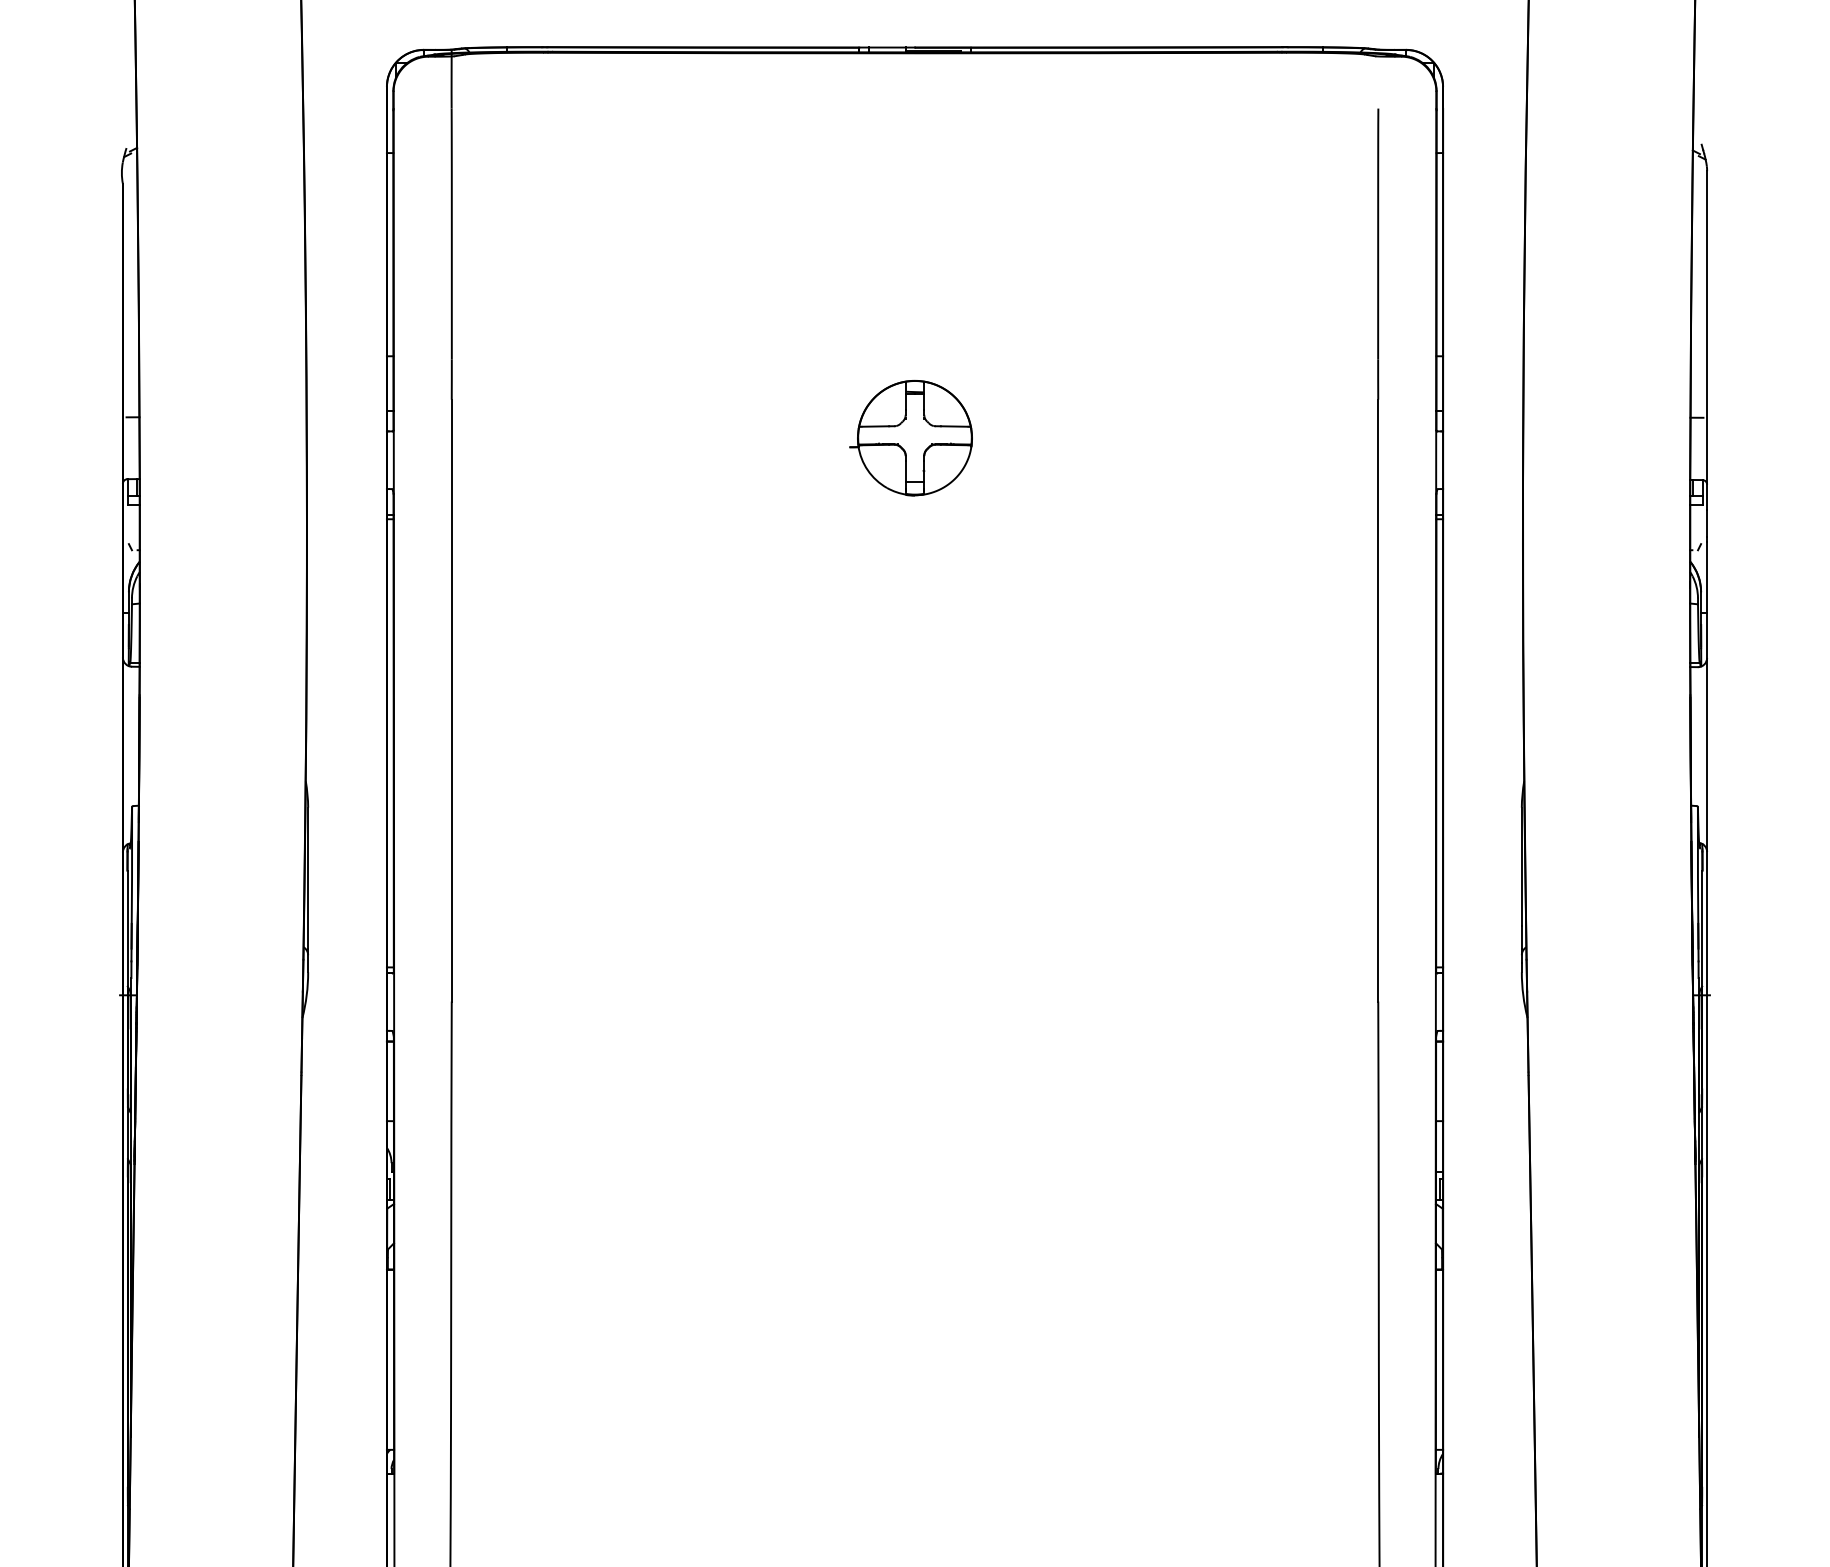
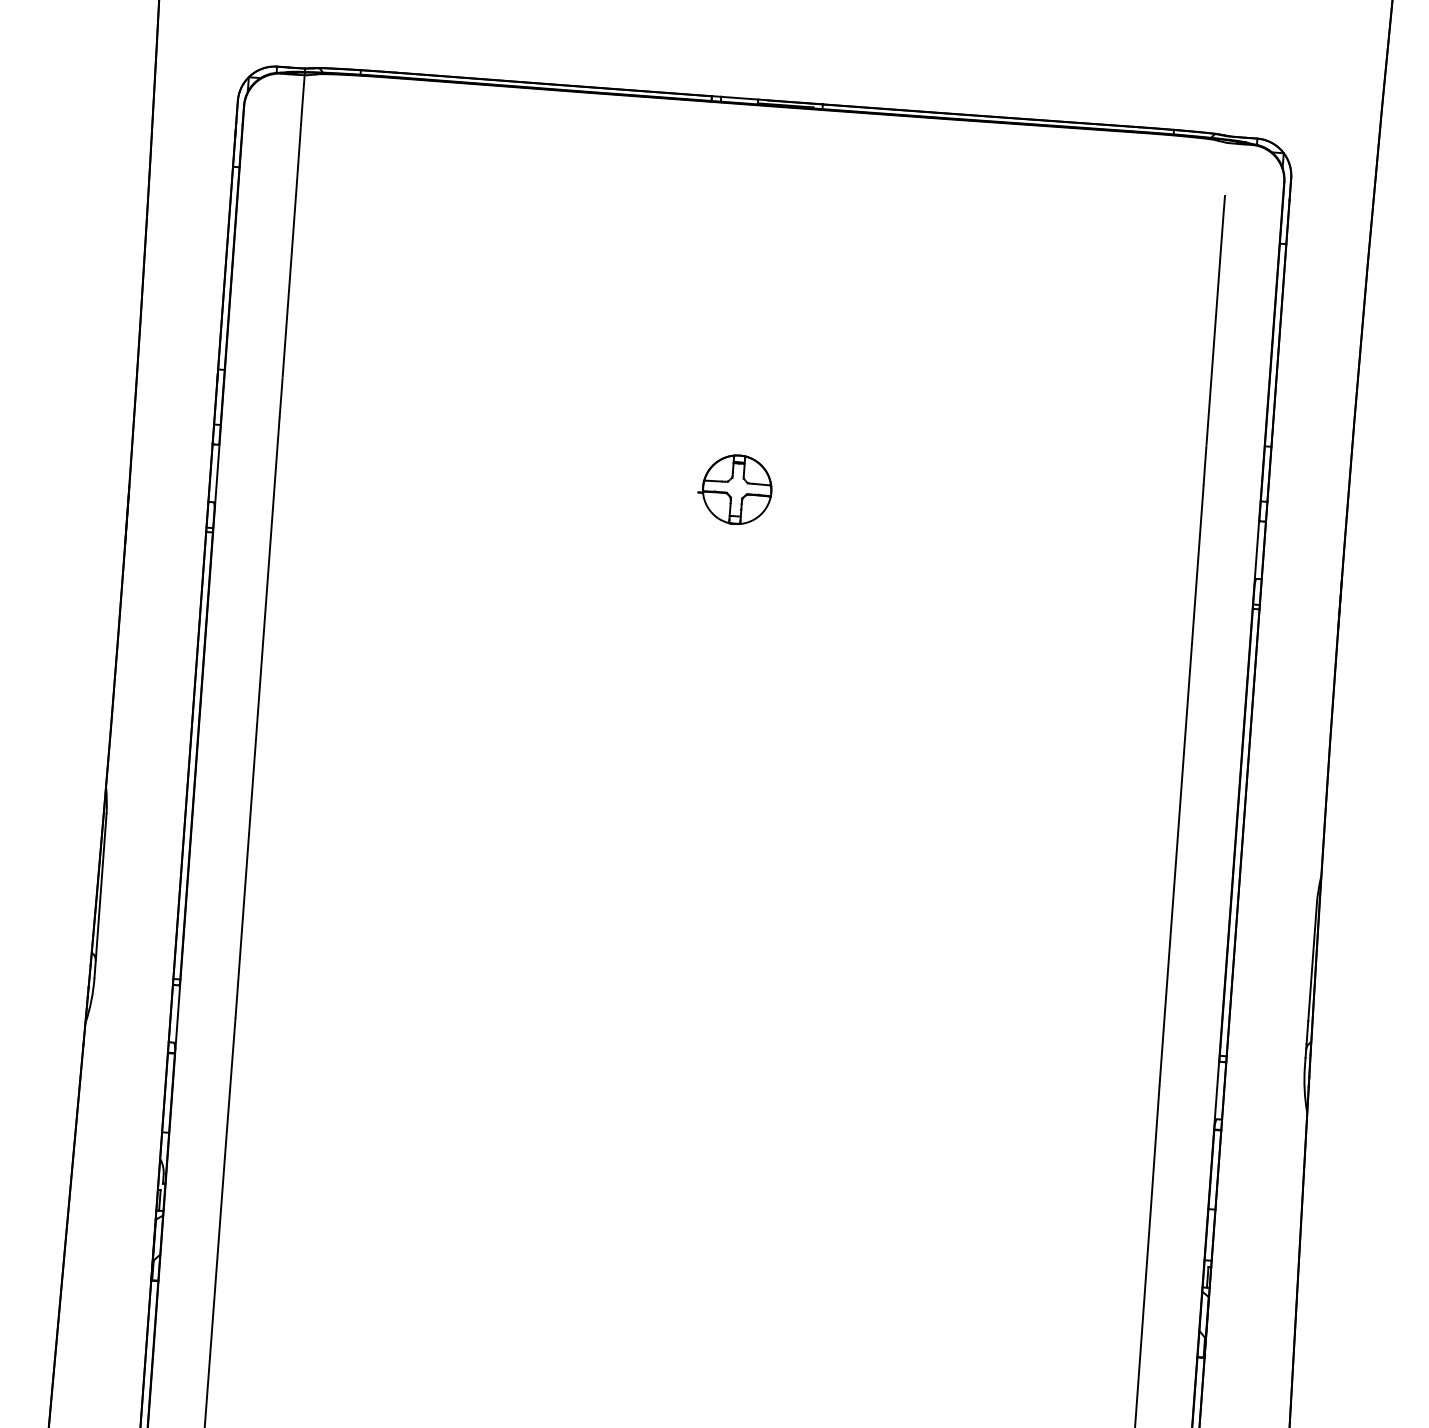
part: (910, 438) -> (734, 489), size x0.6

